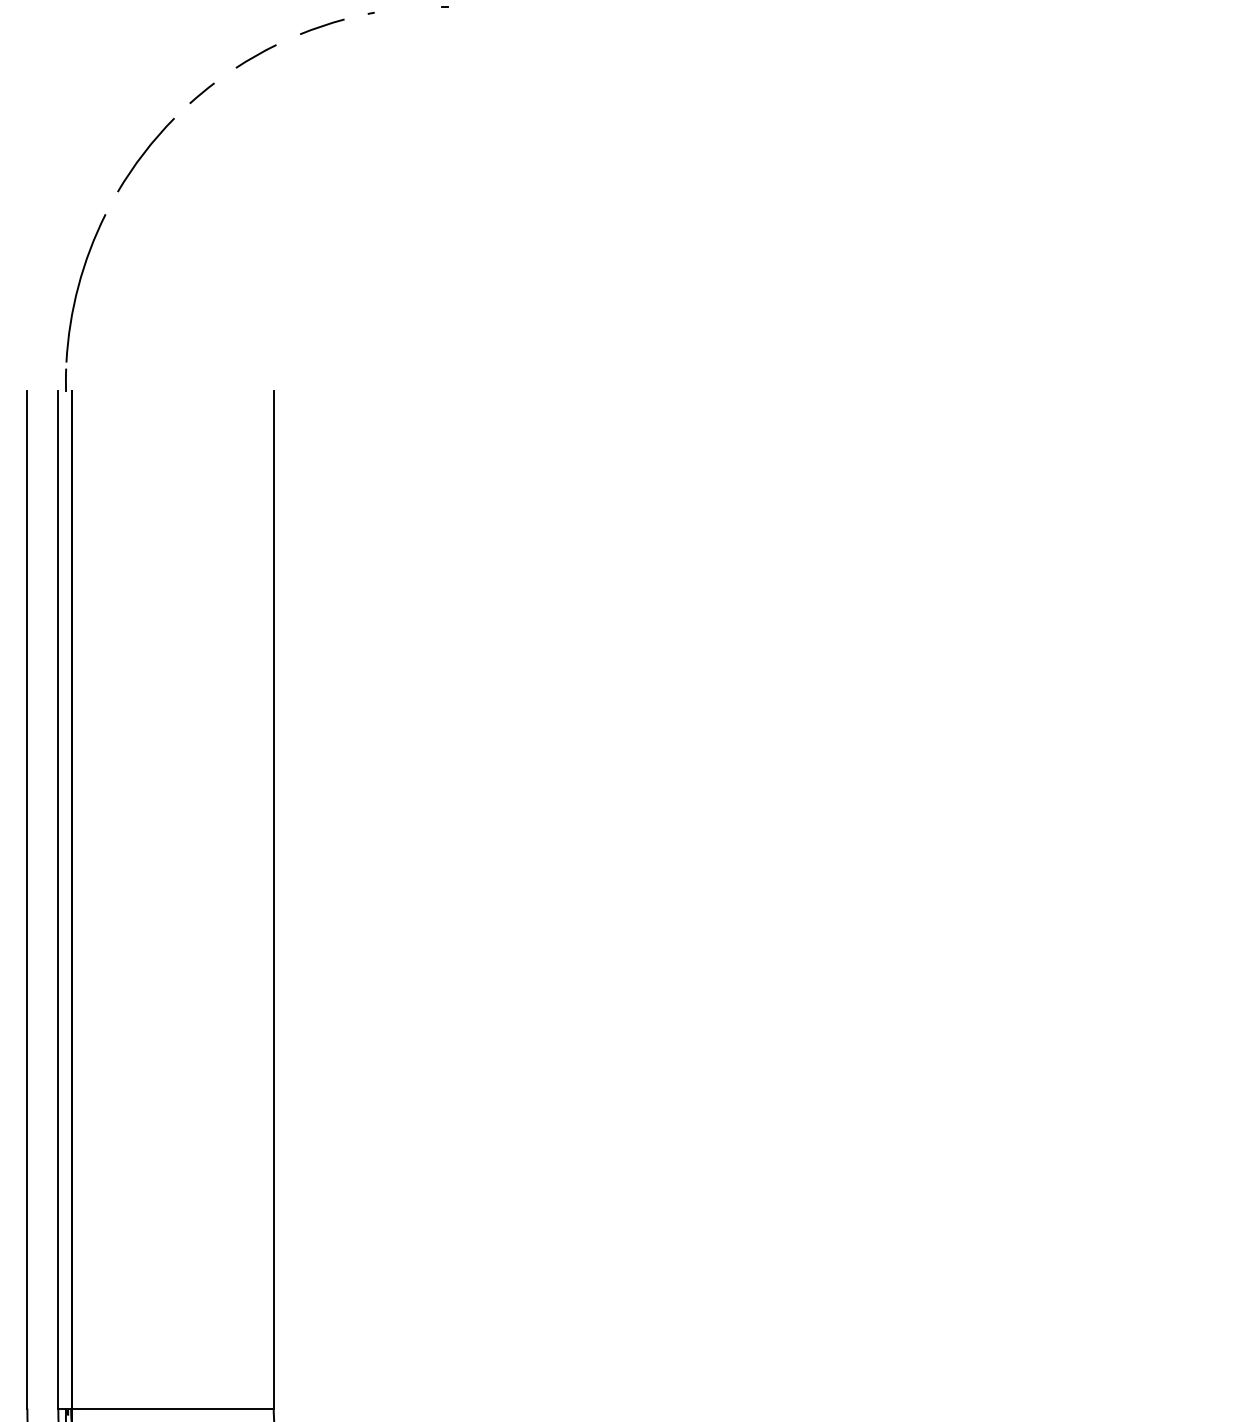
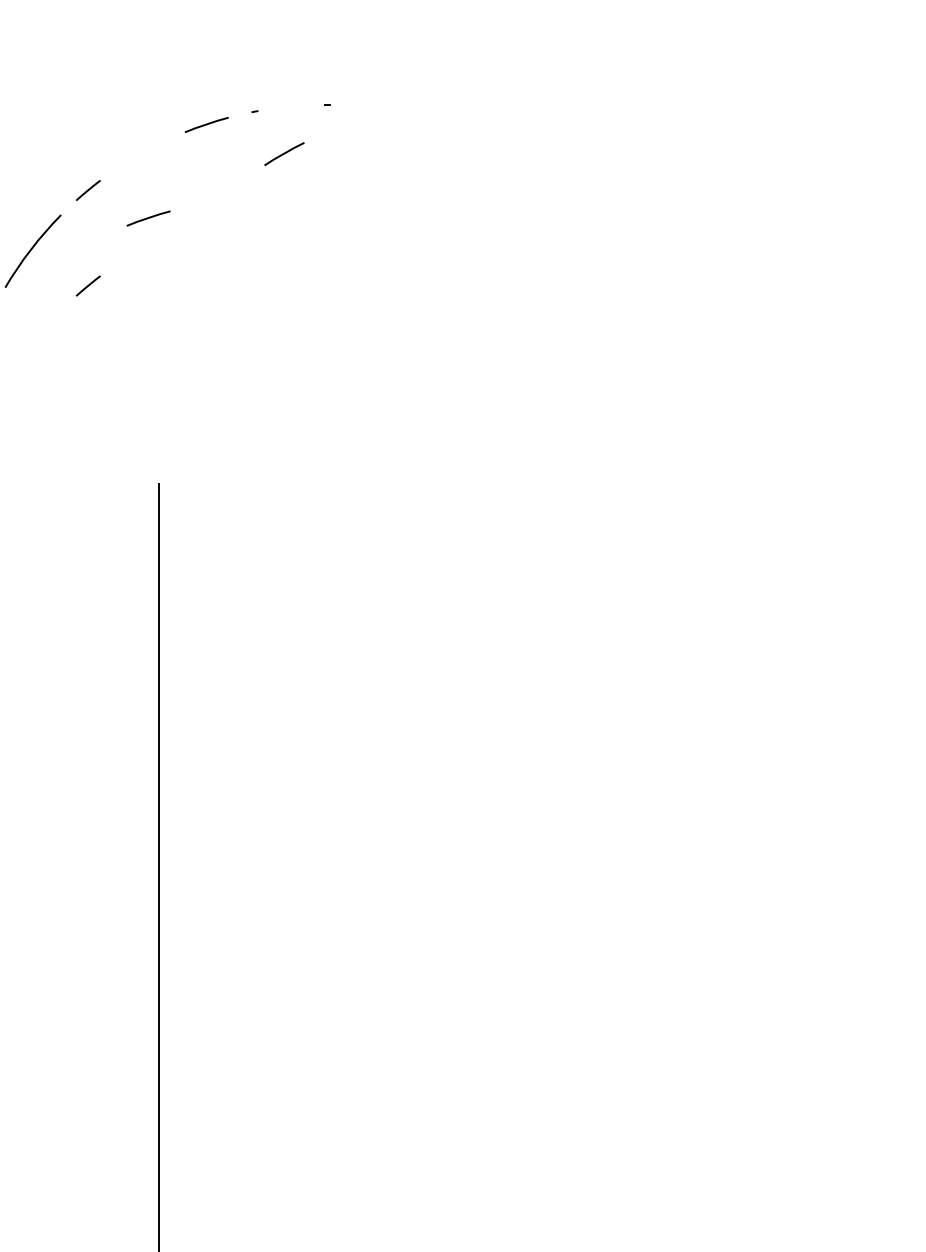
line: (255, 56) -> (283, 154), moved
line: (263, 121) -> (148, 218), added
line: (201, 190) -> (87, 286), added

